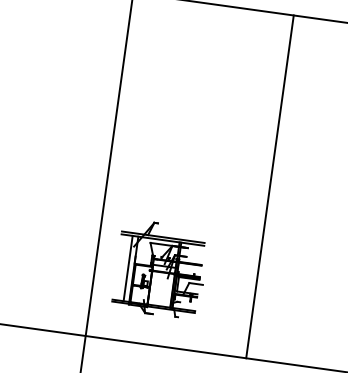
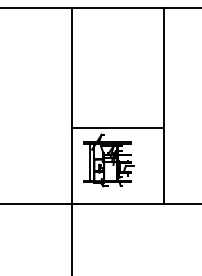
line: (183, 215) -> (117, 128), added

